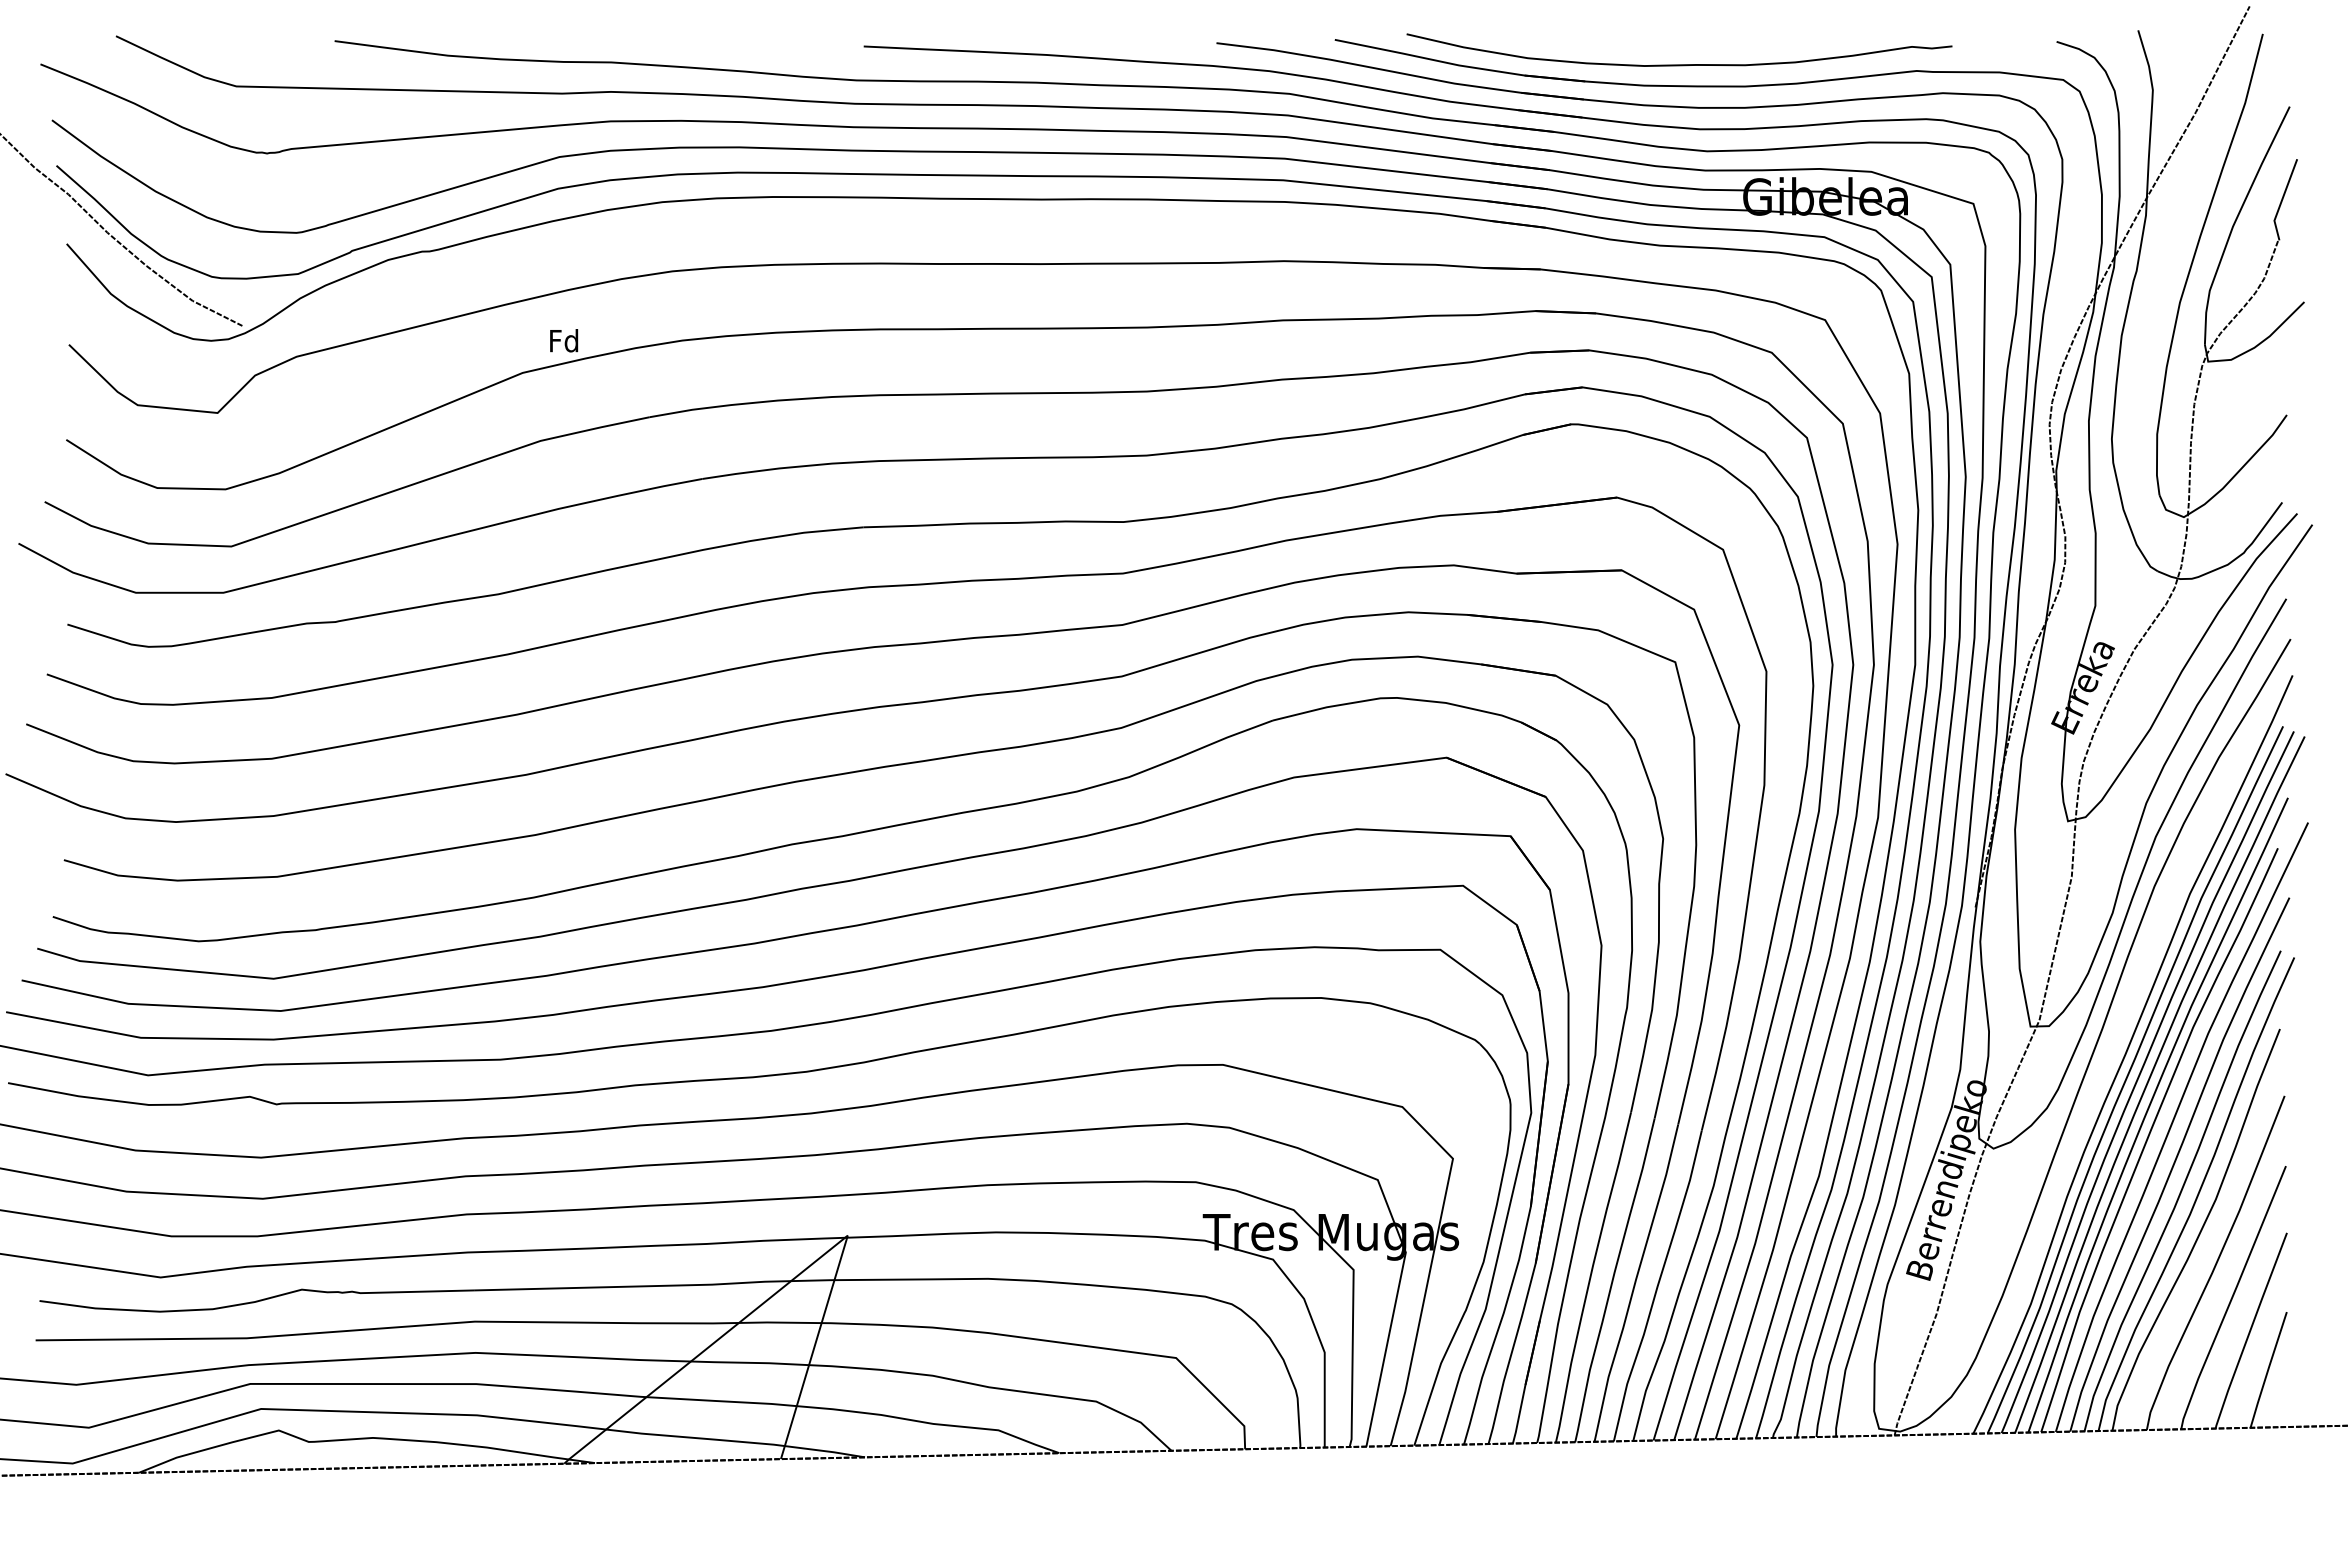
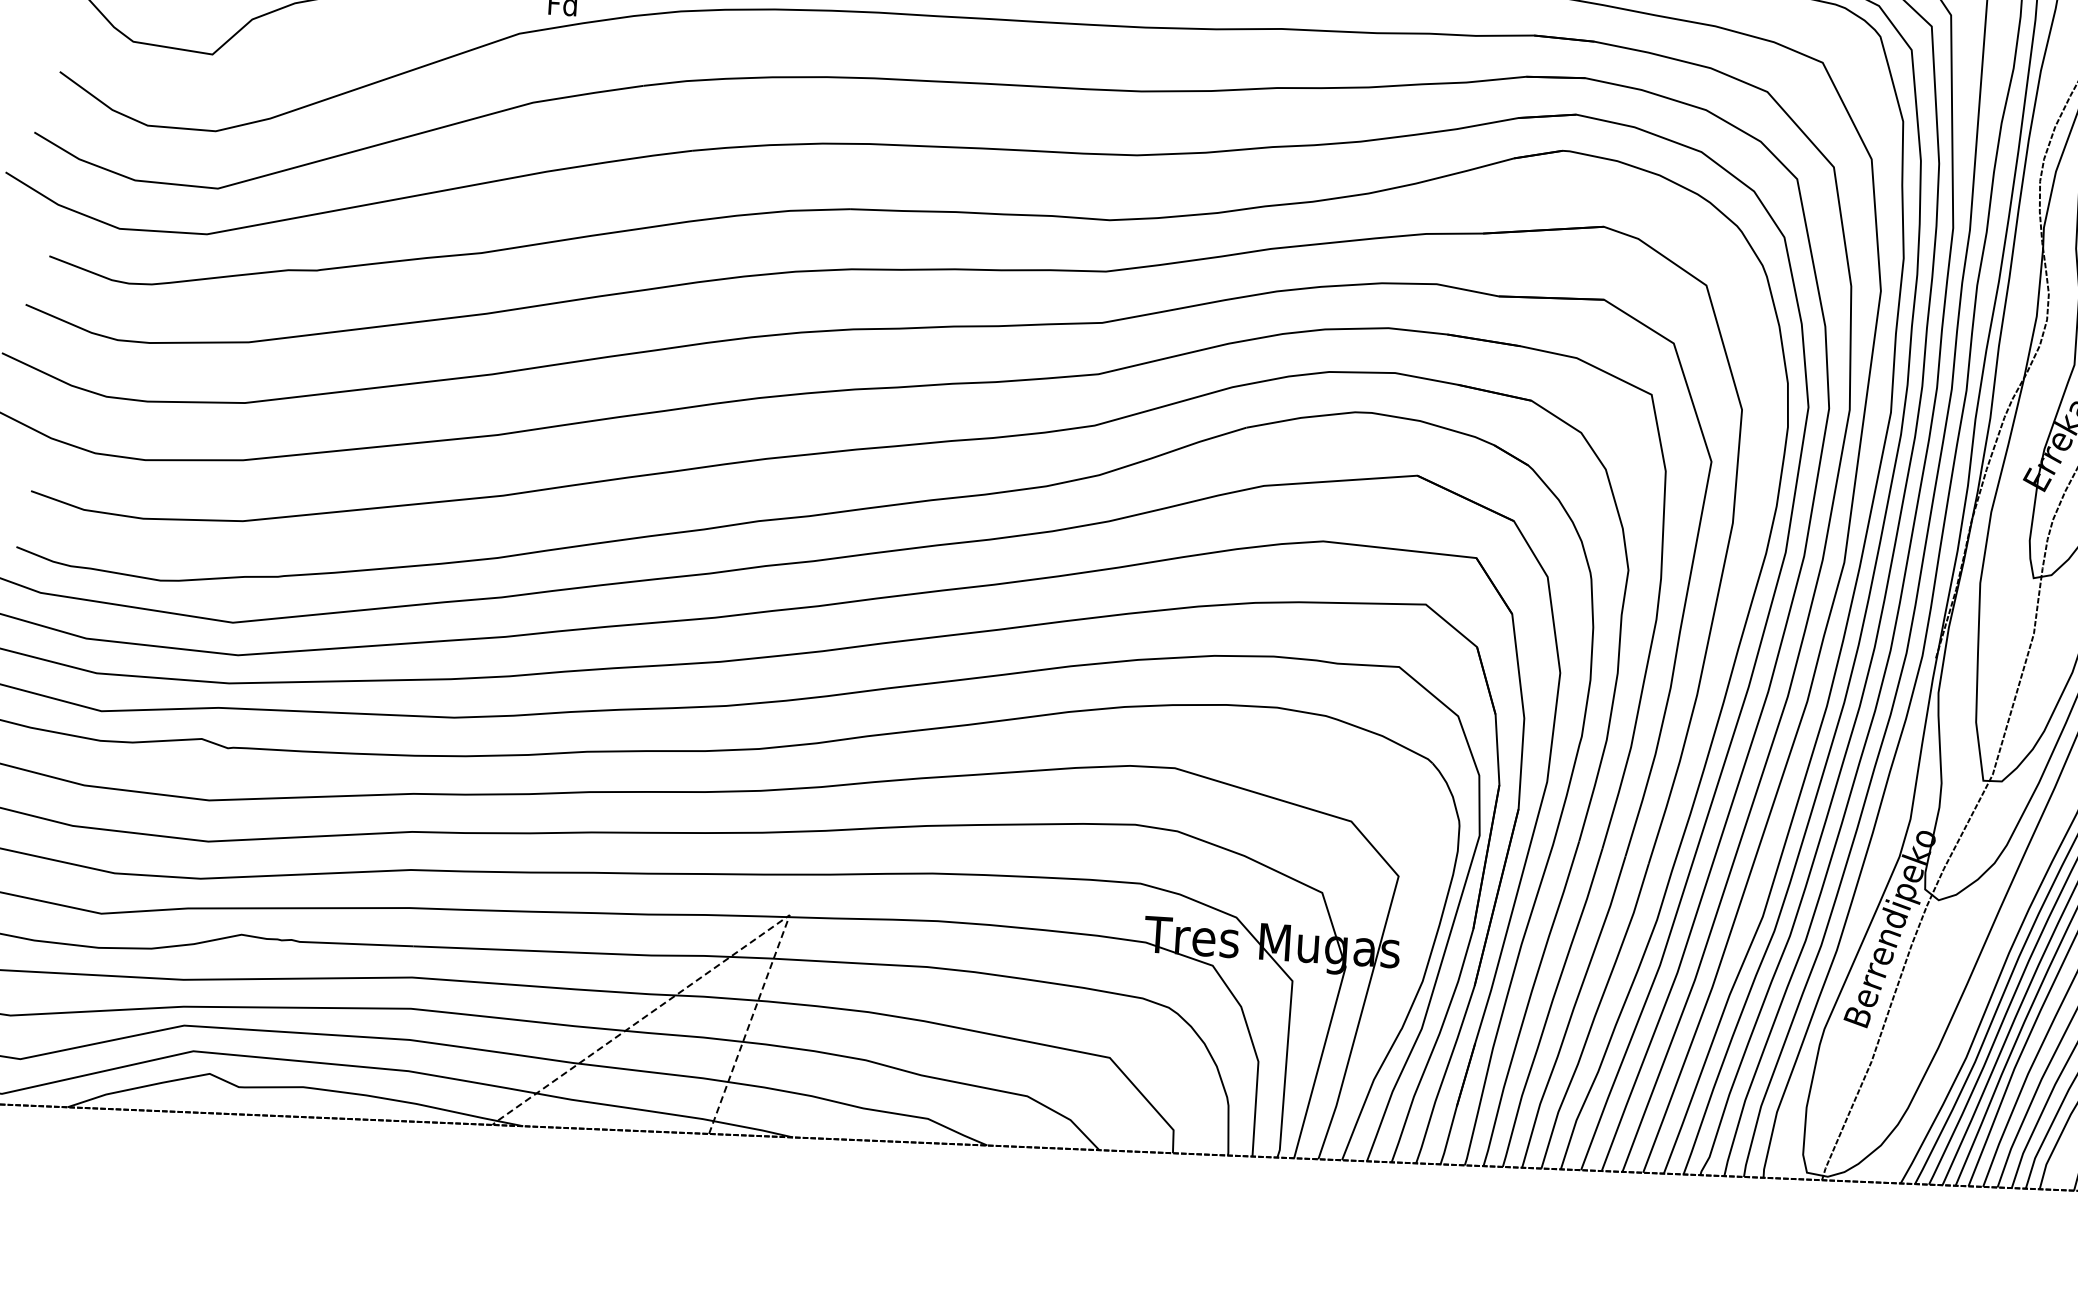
line: (796, 1276) -> (736, 952), solid -> dashed

